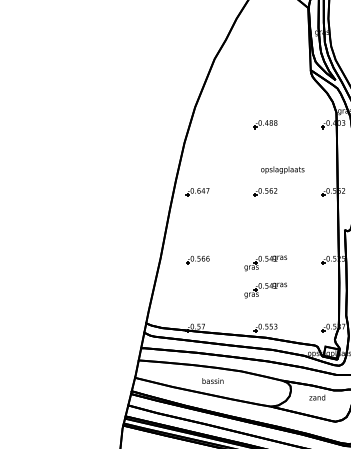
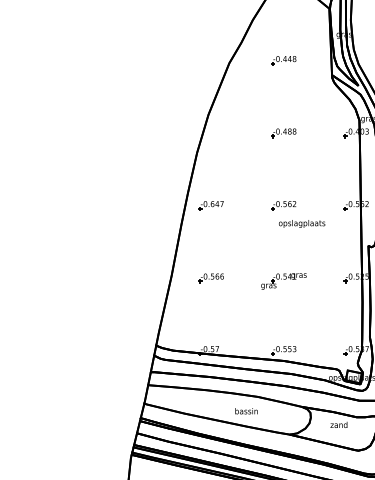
part: (265, 56) -> (283, 60), added
text: (283, 169) -> (302, 223), moved
part: (265, 290) -> (283, 310), removed
text: (212, 381) -> (246, 411), moved

